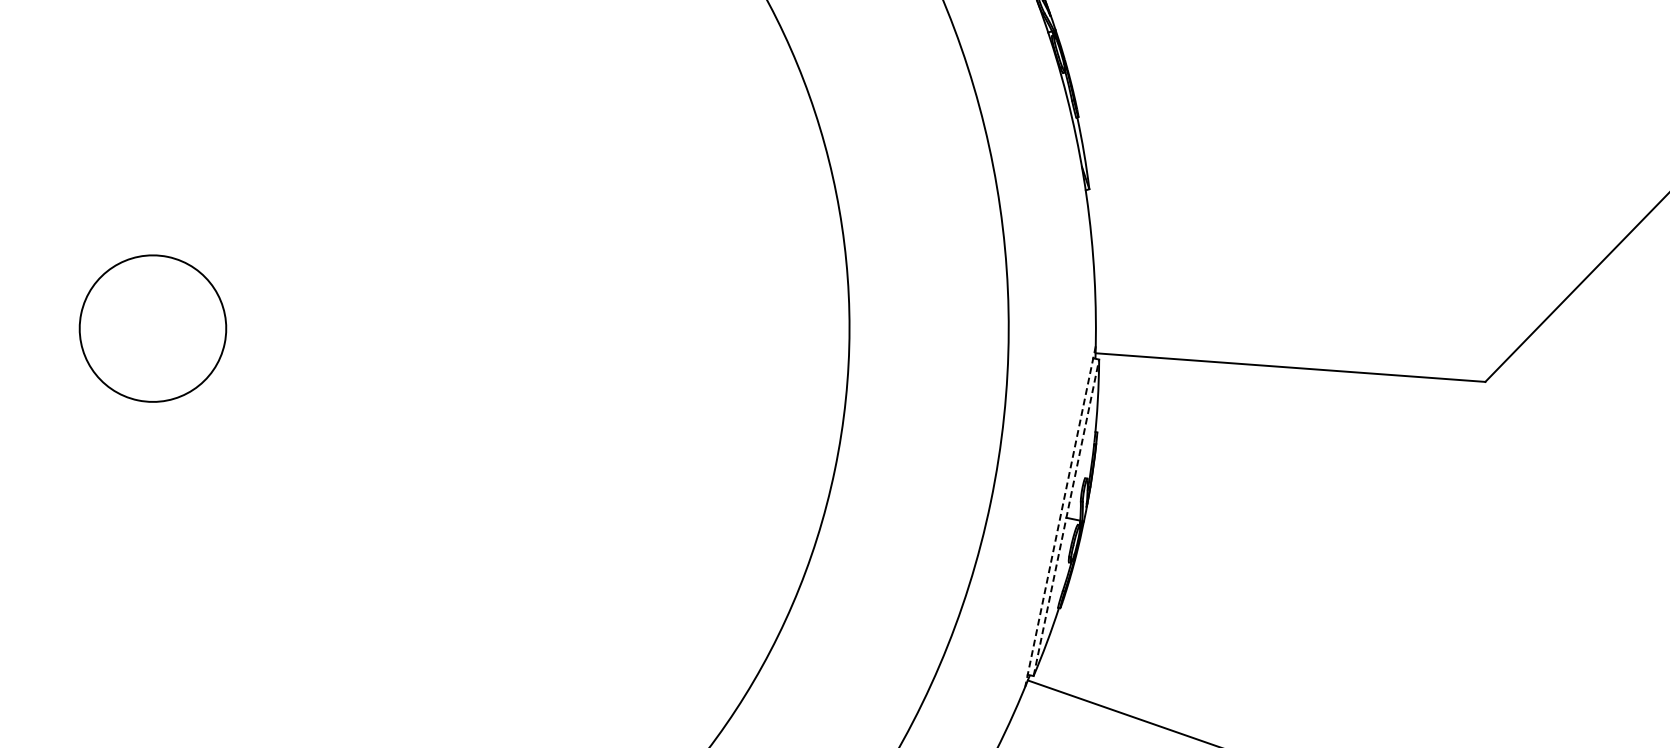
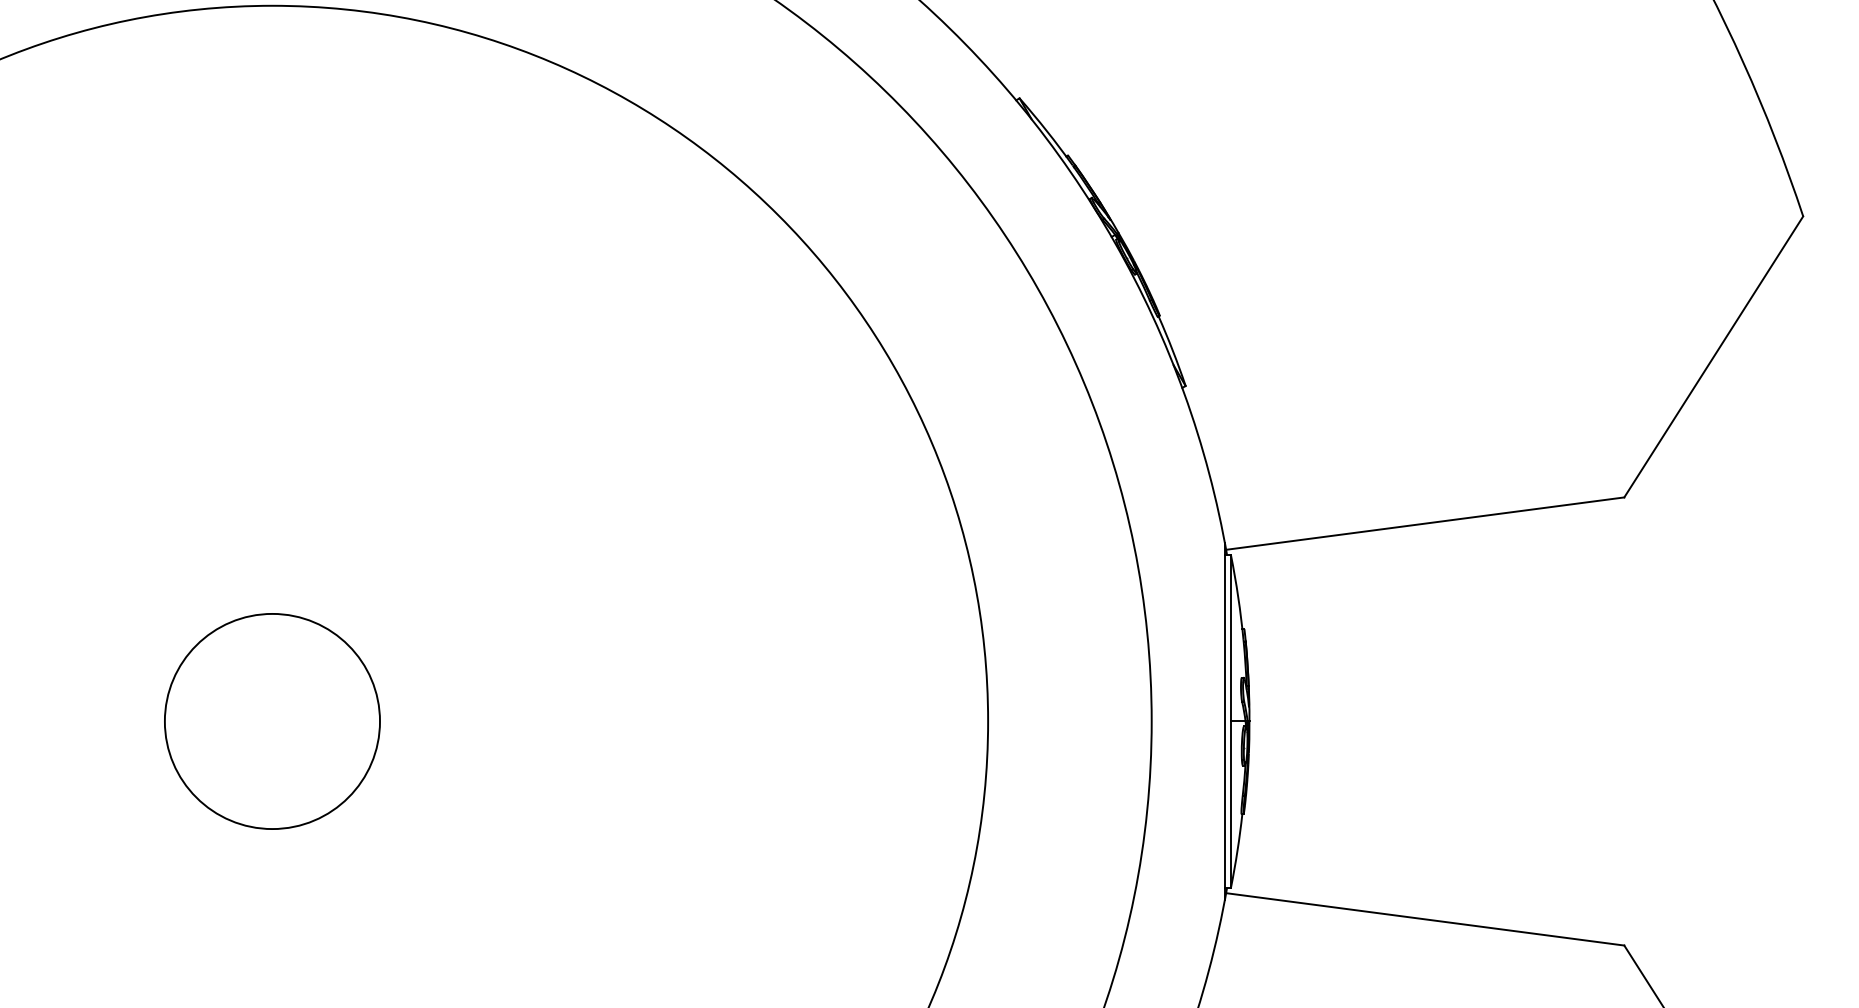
circle: (153, 328) -> (272, 721), size x1.43
line: (1060, 516) -> (1224, 721), dashed -> solid
line: (1067, 516) -> (1231, 720), dashed -> solid

